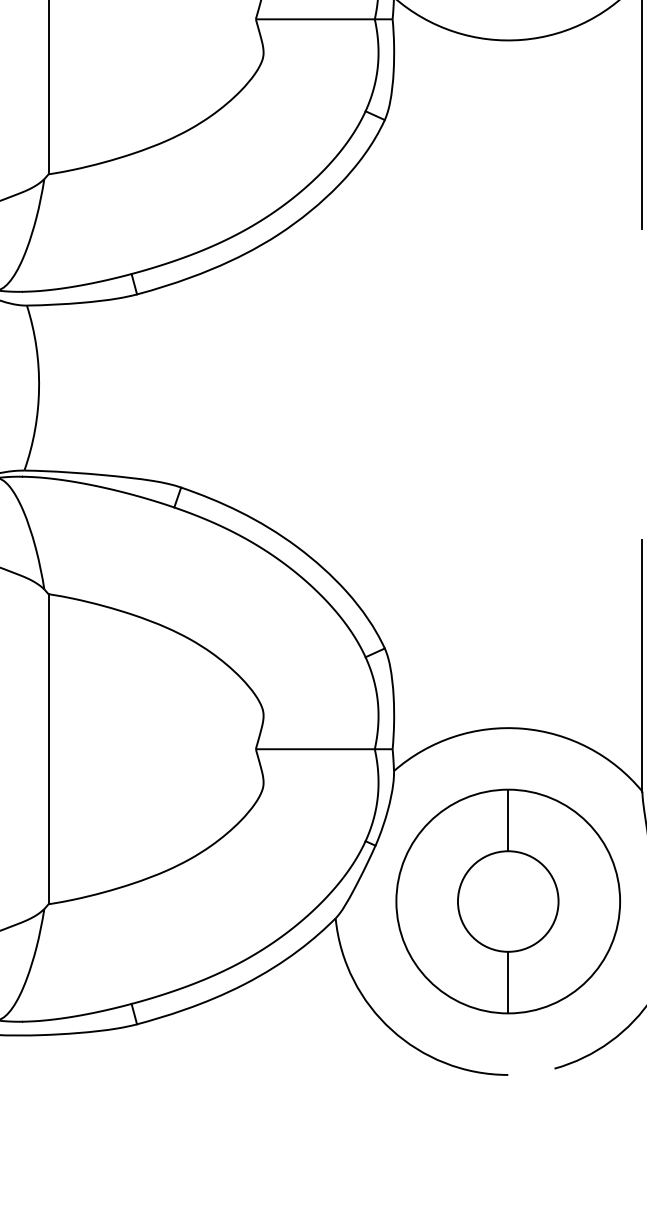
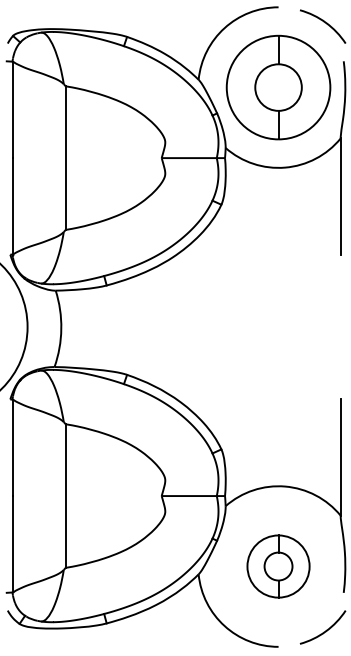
part: (508, 901) -> (278, 566), size x0.6

